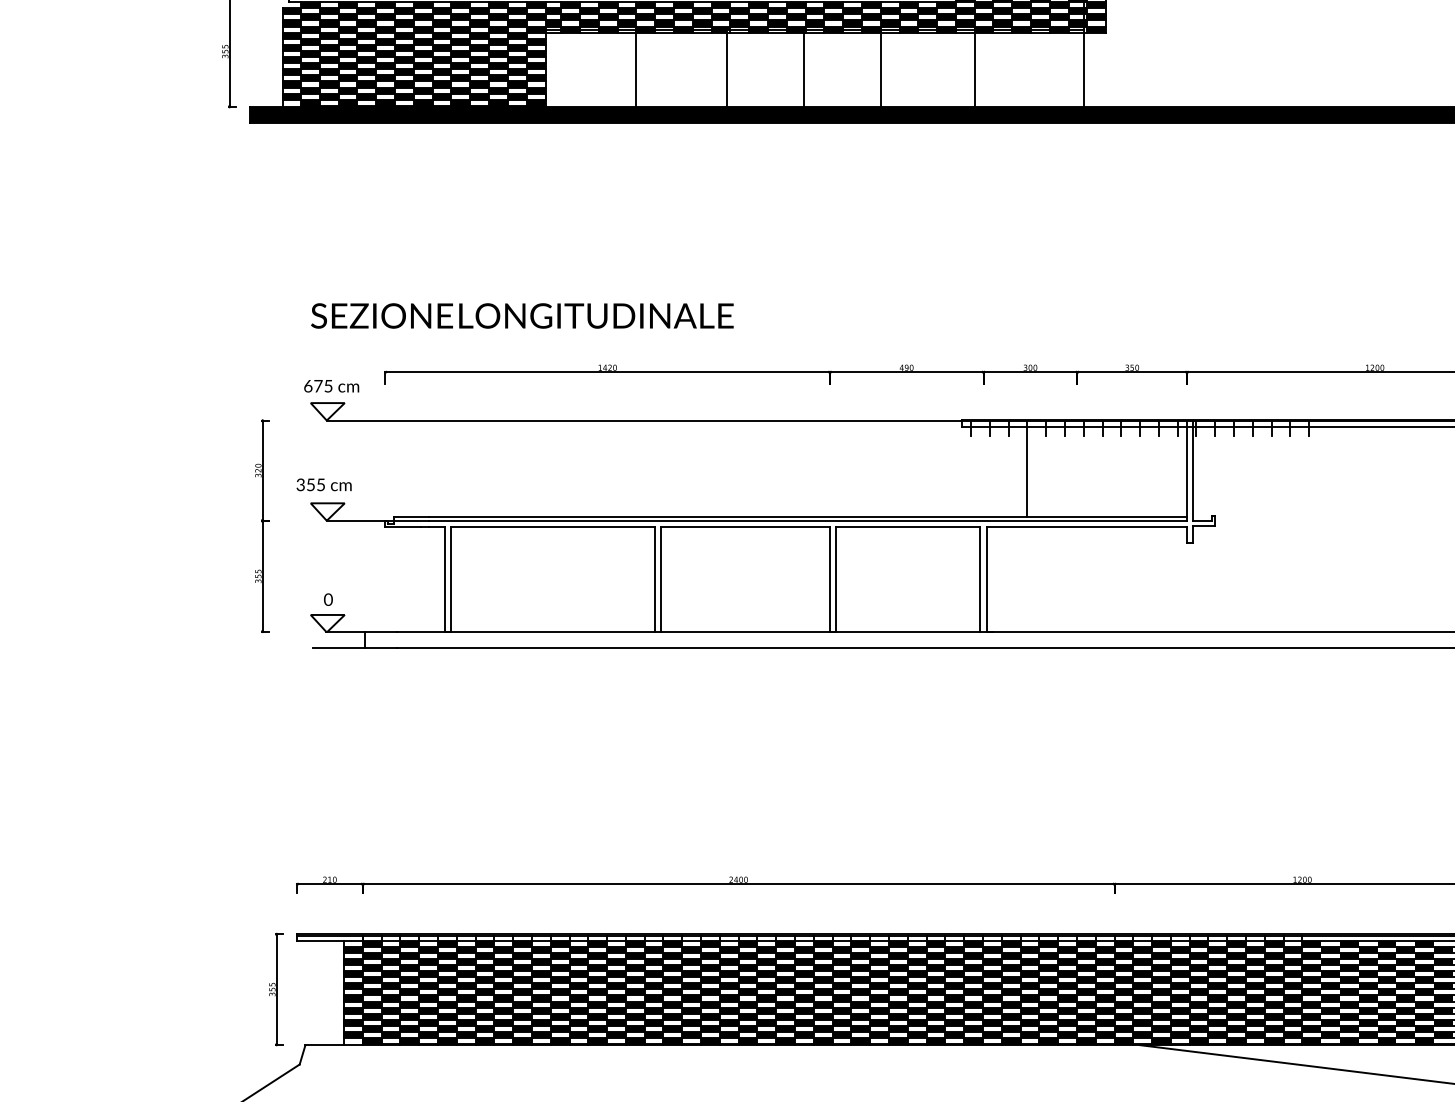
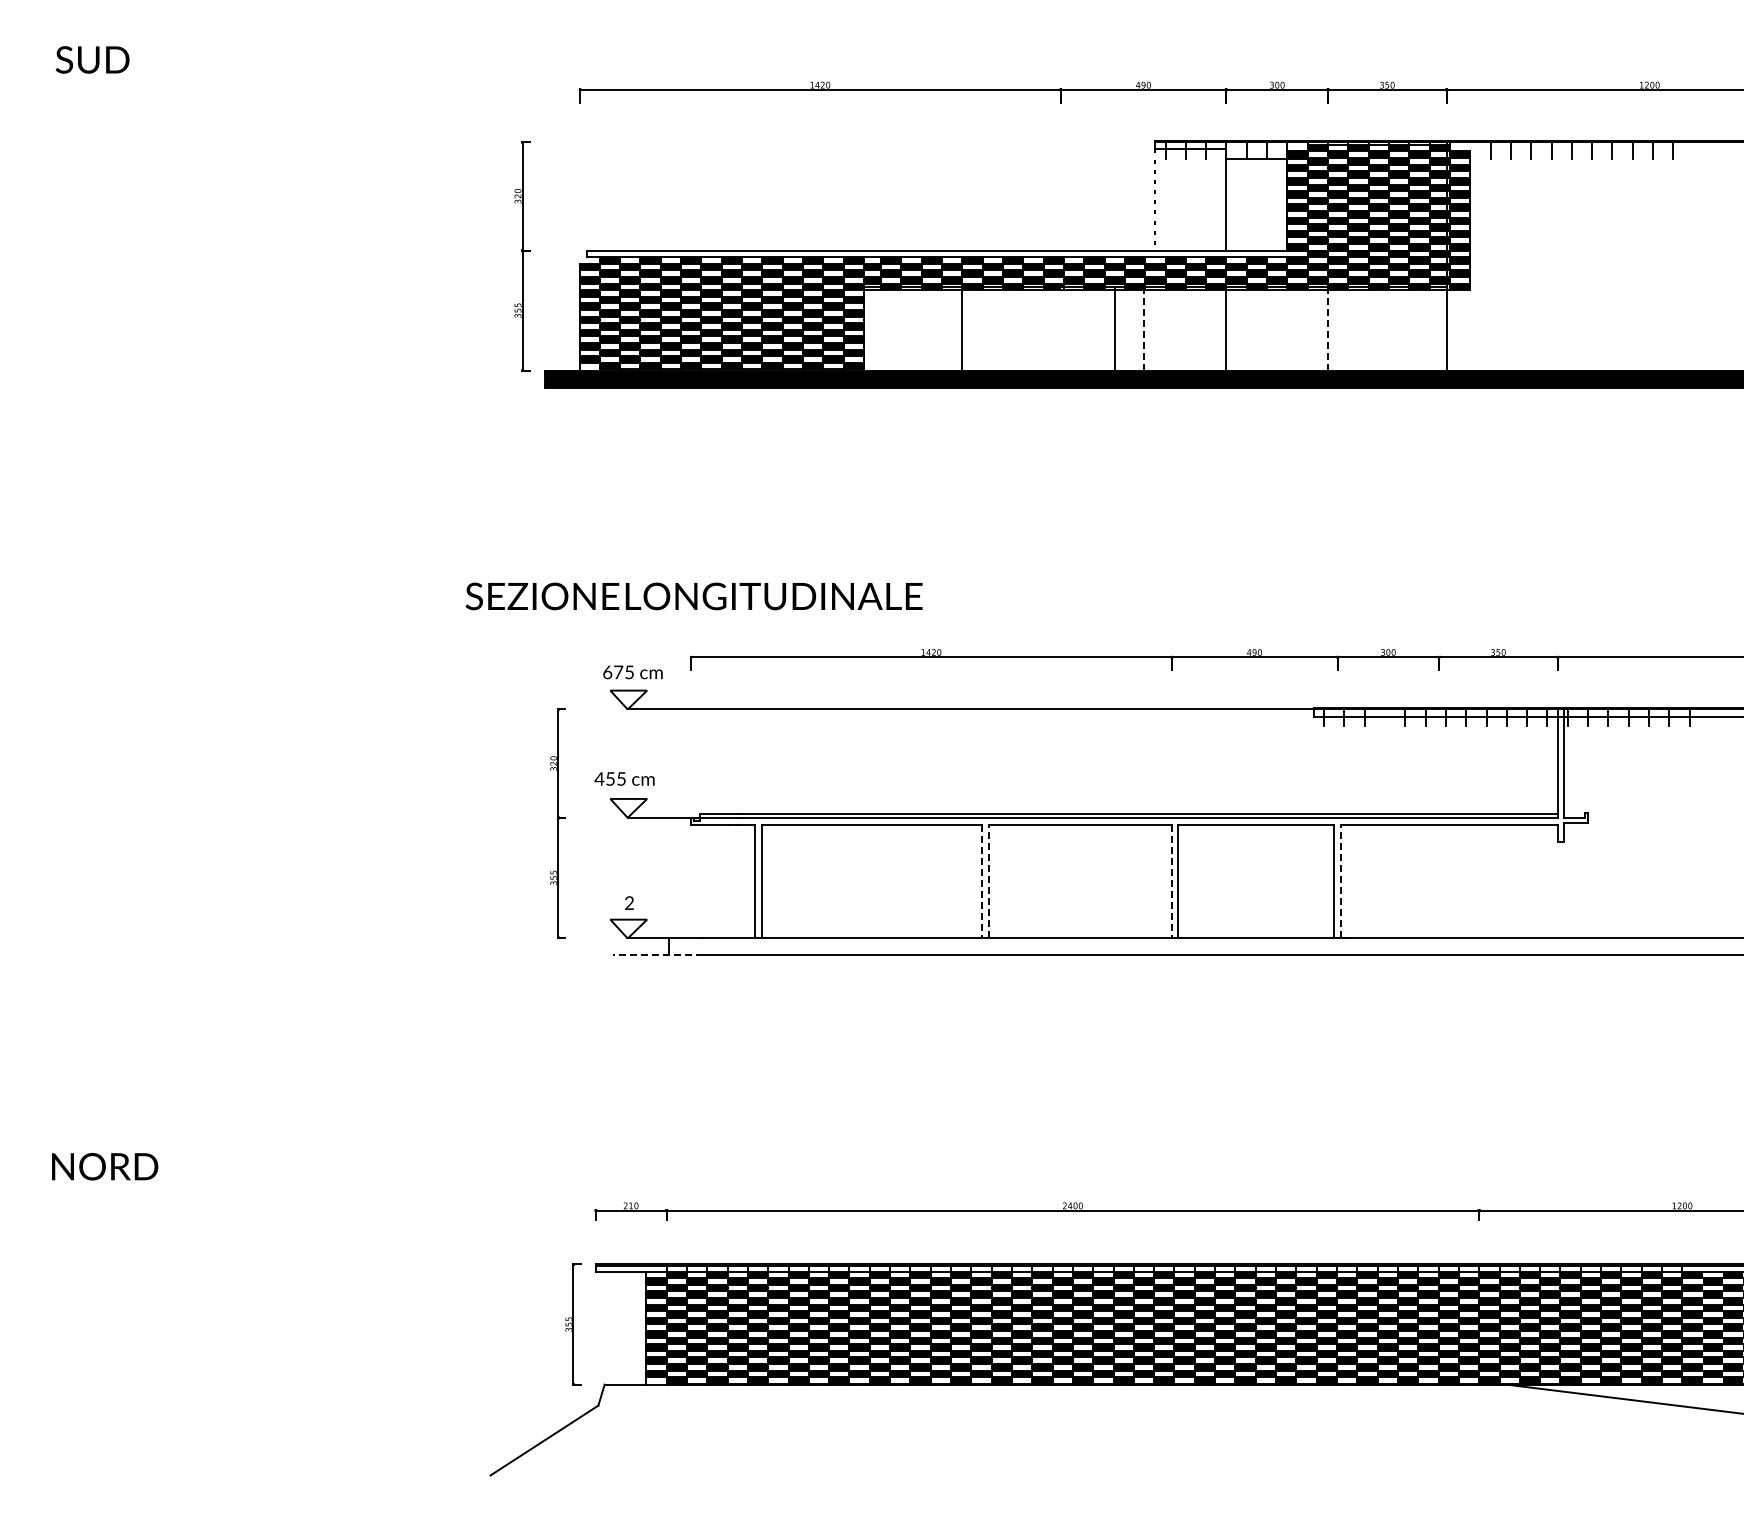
line: (727, 68) -> (1114, 328), moved
line: (803, 69) -> (1143, 329), solid -> dashed
line: (975, 69) -> (1328, 329), solid -> dashed
text: (521, 316) -> (693, 596), moved
line: (1026, 468) -> (1384, 761), removed
text: (300, 484) -> (599, 778), 355 -> 455
line: (655, 579) -> (982, 881), solid -> dashed
line: (660, 579) -> (988, 881), solid -> dashed
line: (829, 579) -> (1171, 881), solid -> dashed
line: (986, 579) -> (1340, 881), solid -> dashed
text: (328, 599) -> (629, 902), 0 -> 2
line: (354, 647) -> (657, 954), solid -> dashed

